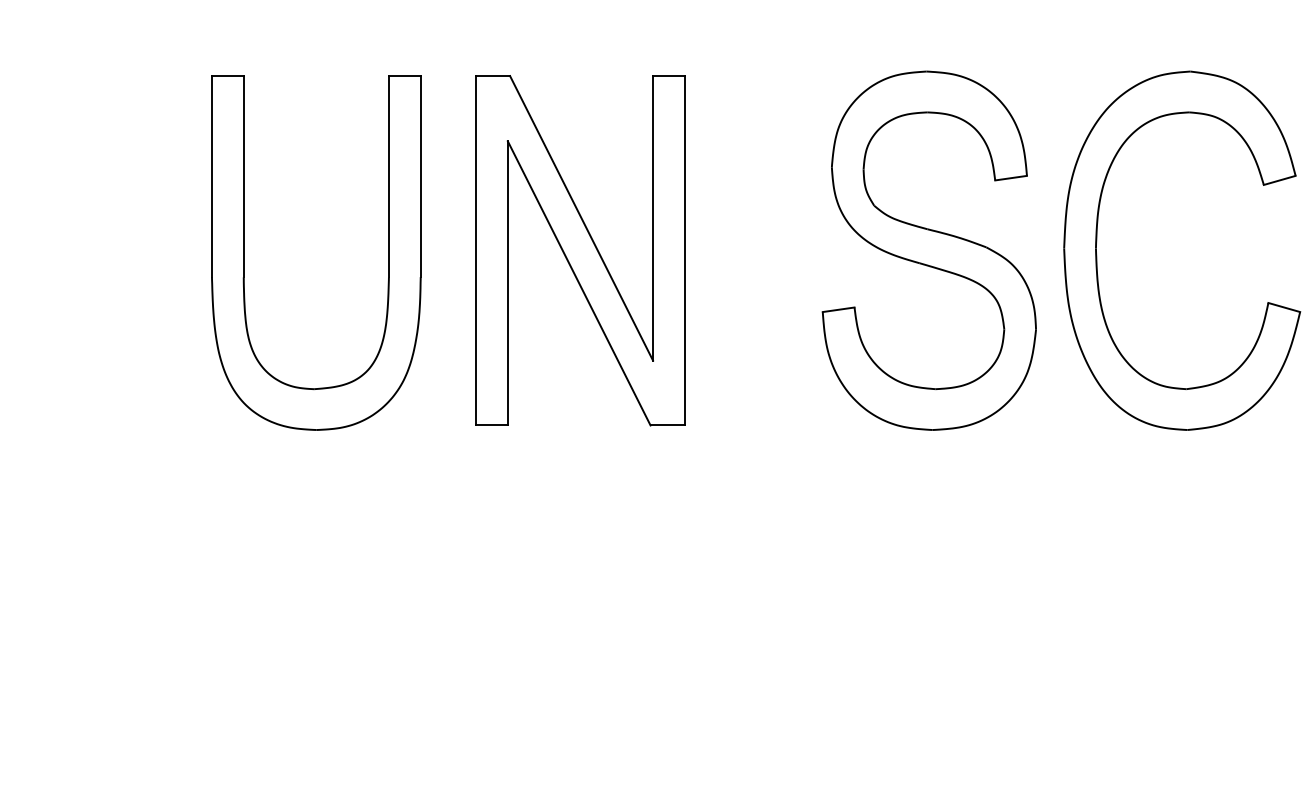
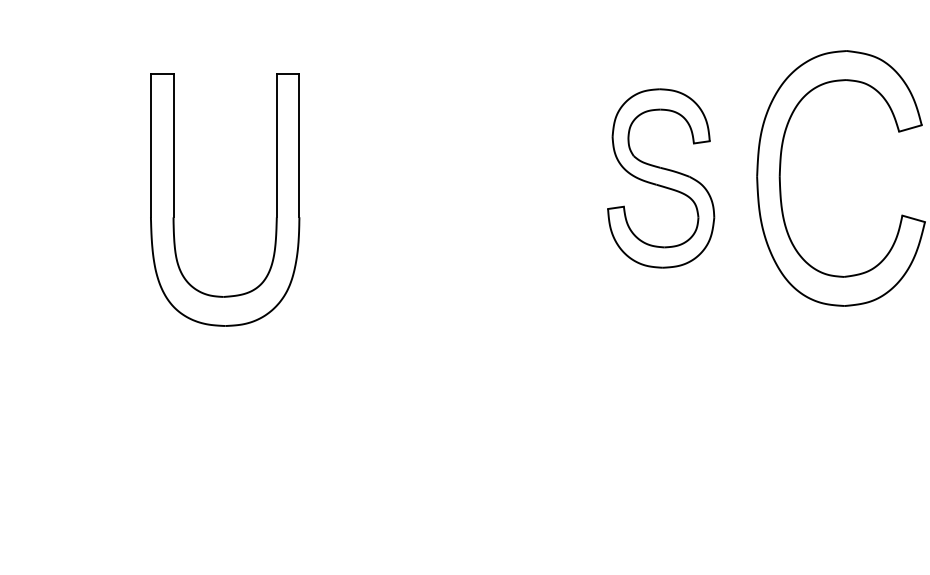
part: (579, 250) -> (412, 178), removed
part: (928, 250) -> (660, 178), size x0.7
part: (245, 252) -> (174, 199), moved

